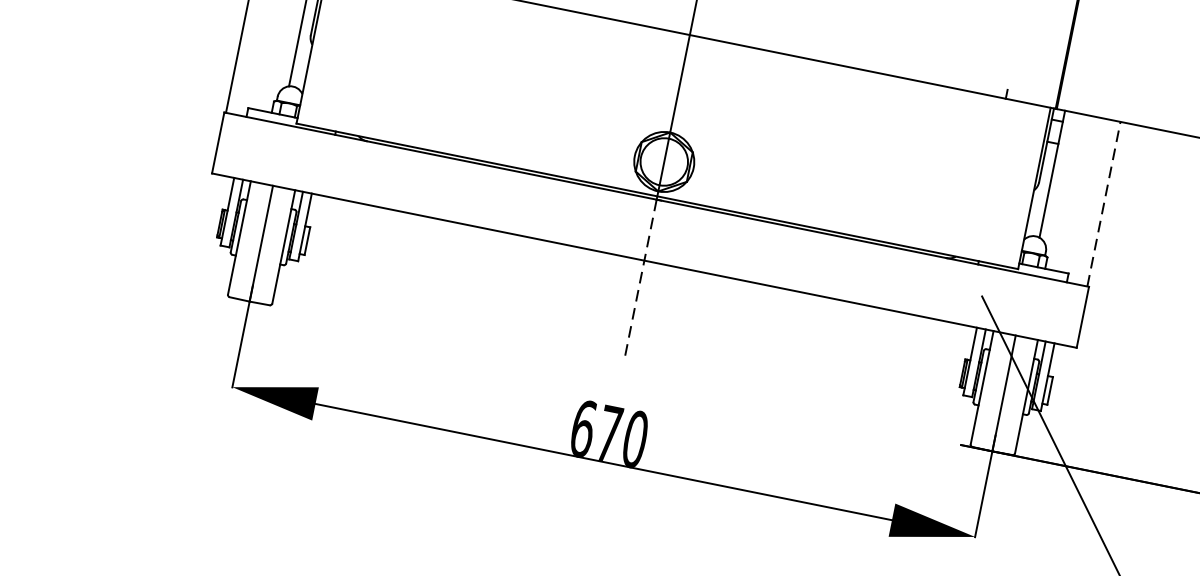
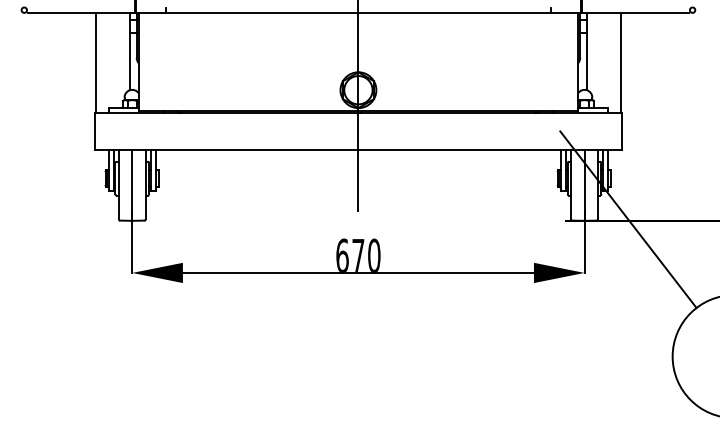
line: (1103, 203) -> (620, 62), dashed -> solid
line: (640, 280) -> (358, 162), dashed -> solid

